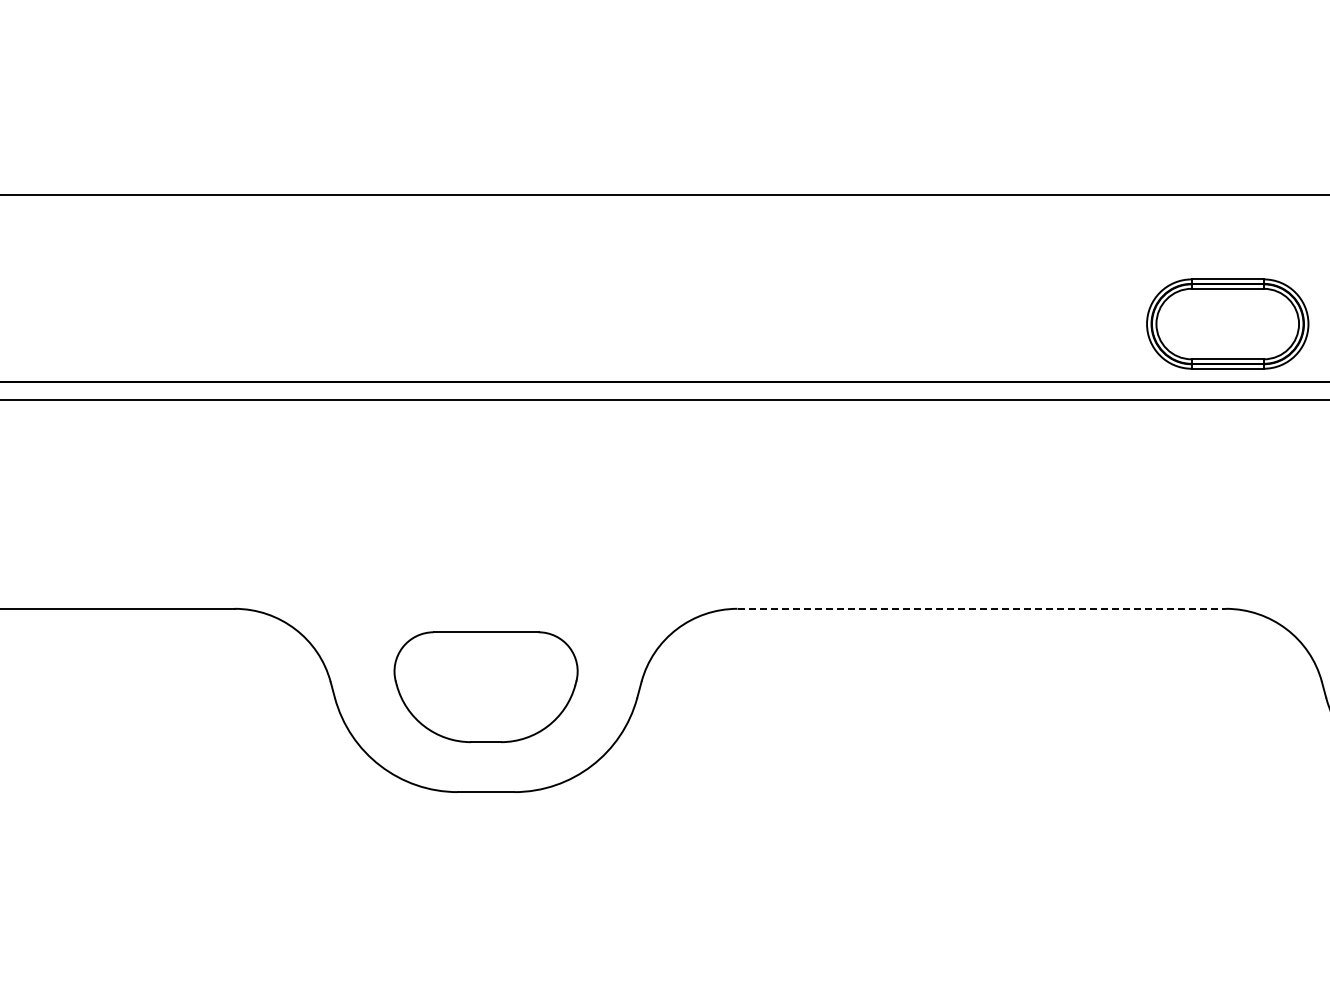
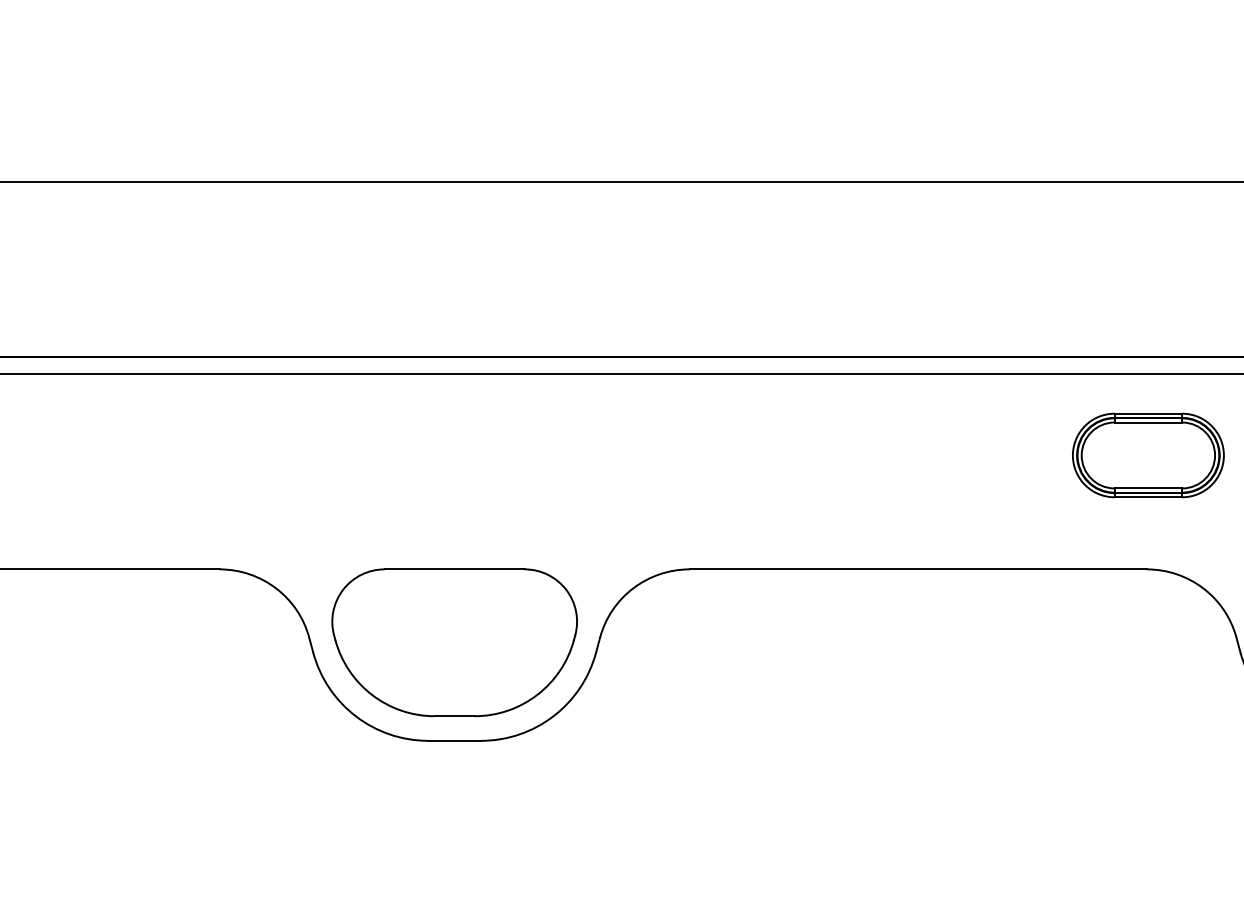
part: (1227, 323) -> (1148, 454), moved
line: (982, 608) -> (918, 569), dashed -> solid
part: (485, 686) -> (454, 642), size x1.43

